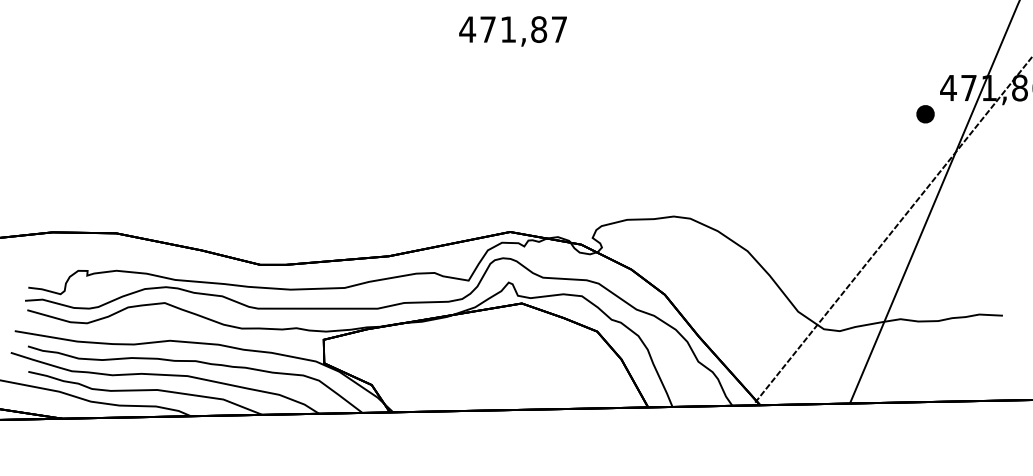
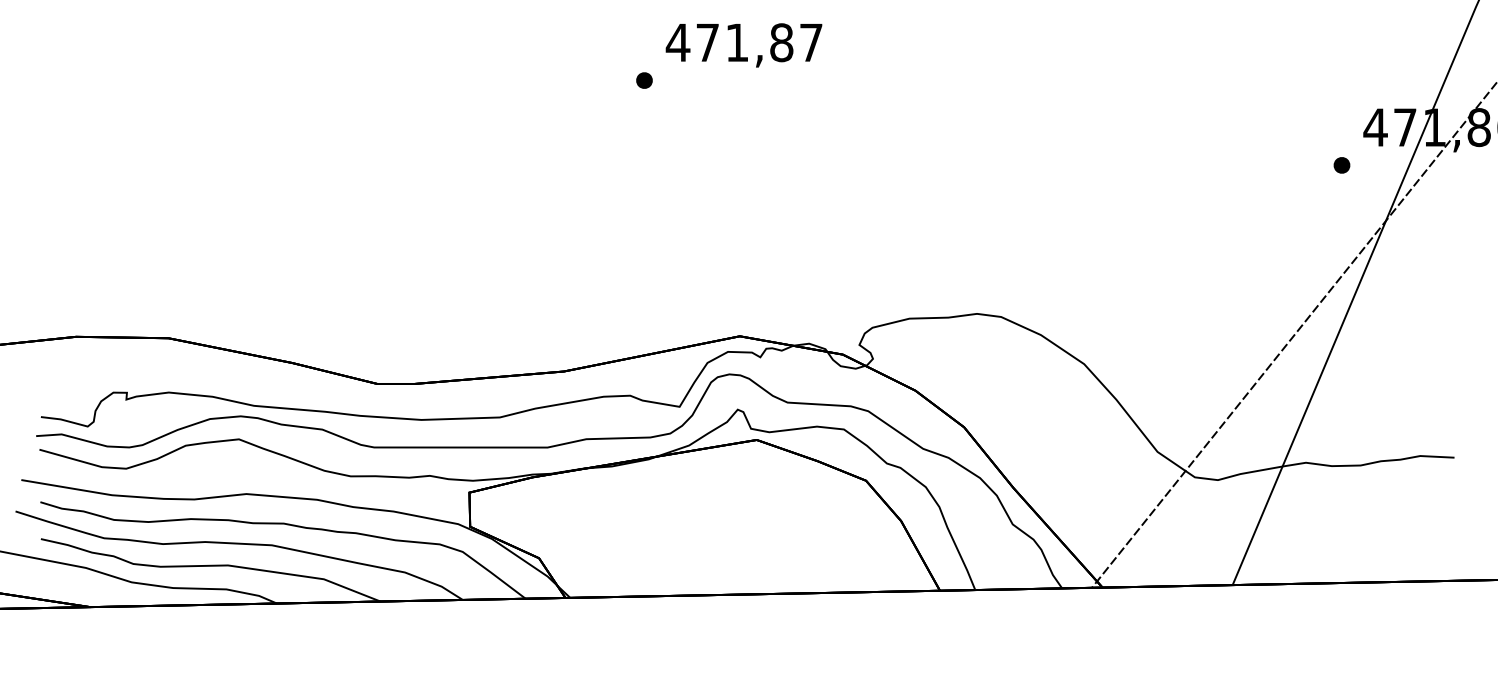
part: (444, 55) -> (644, 80), added
part: (924, 113) -> (1340, 164), size x0.62

